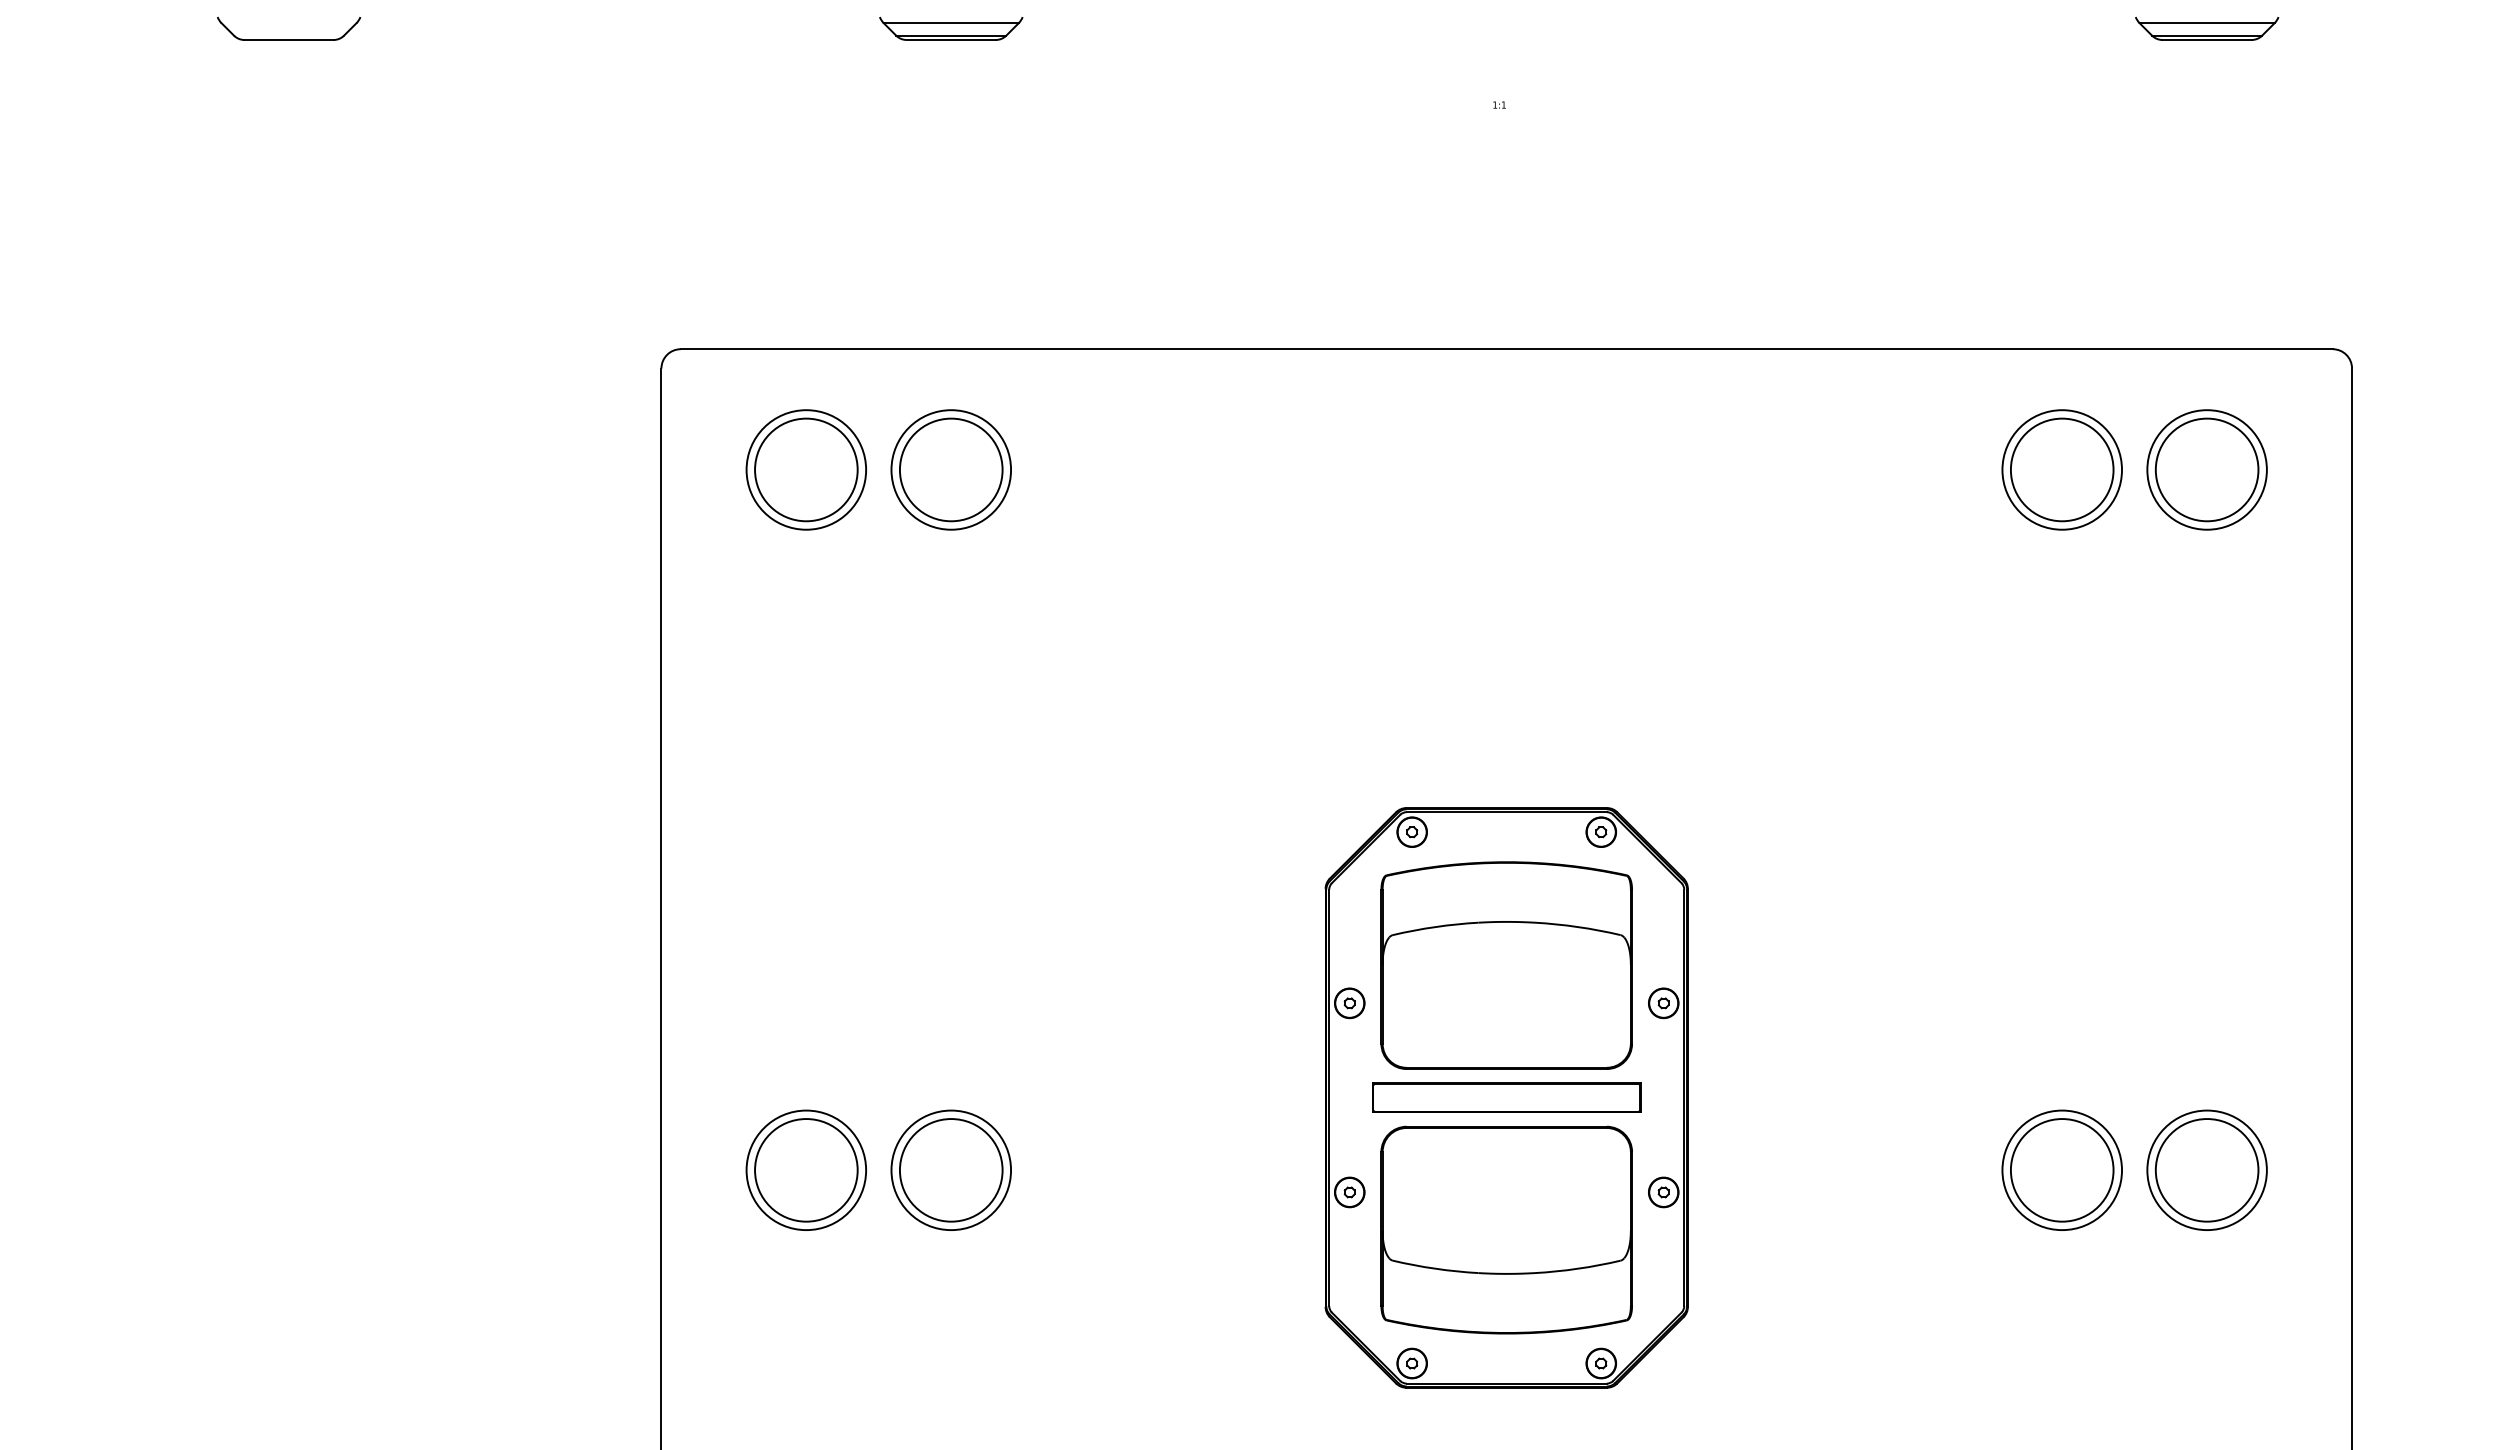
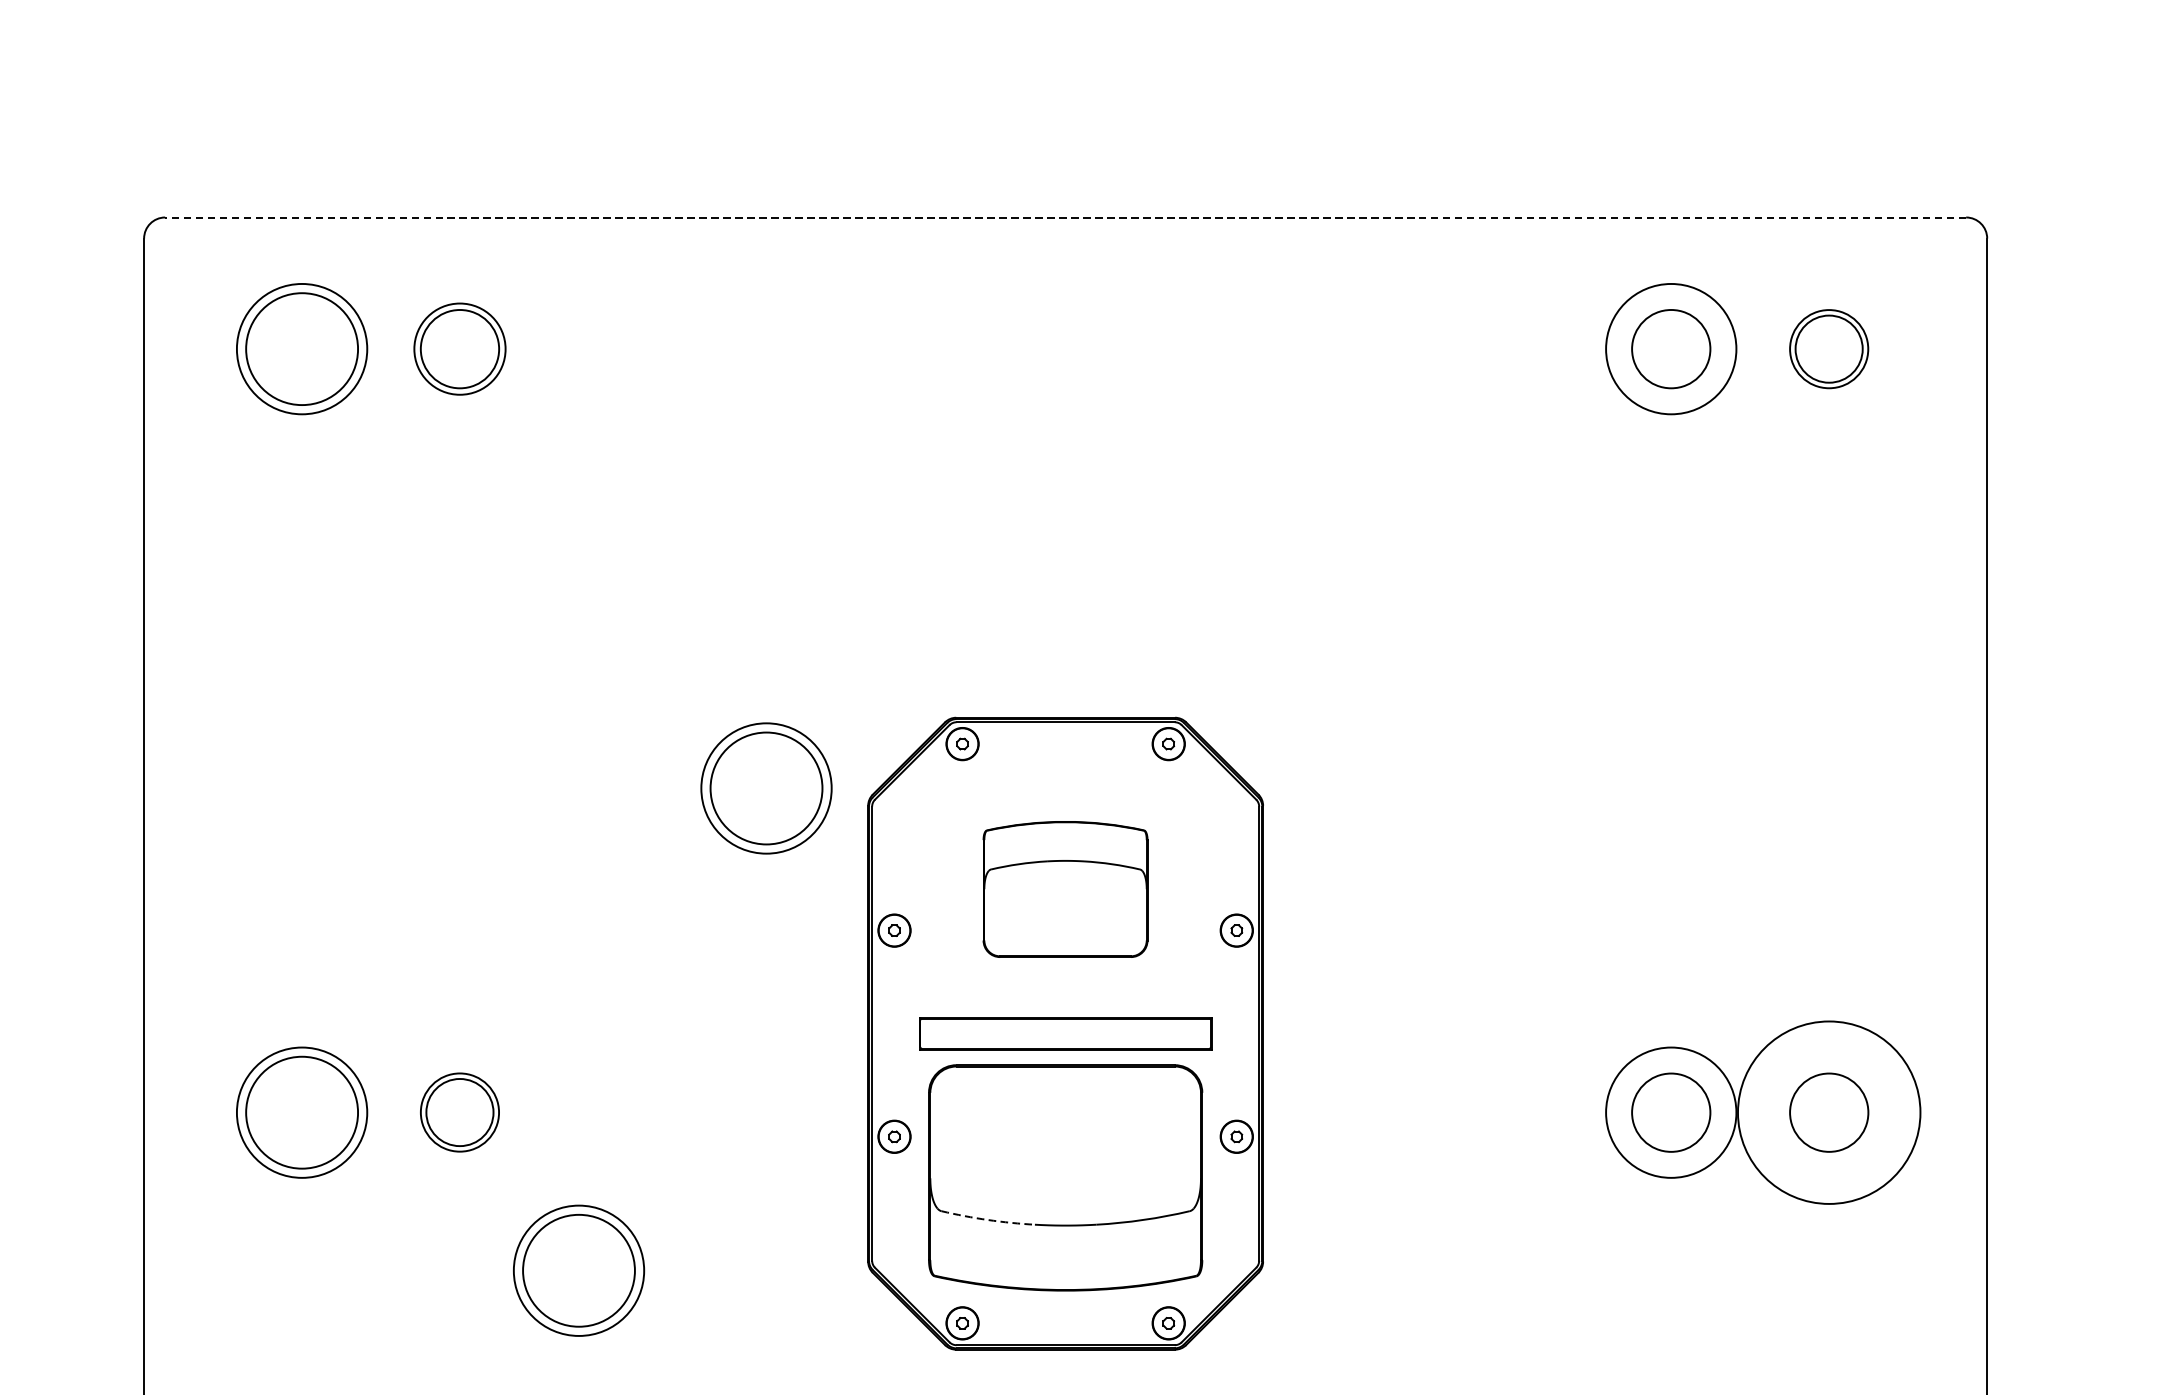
line: (1506, 349) -> (1065, 217), solid -> dashed
part: (950, 469) -> (459, 348), size x0.7
circle: (2061, 469) -> (1670, 348), size x0.7
part: (2206, 469) -> (1828, 348), size x0.6
part: (1231, 872) -> (765, 787), added
part: (1506, 965) -> (1065, 889), size x0.6
part: (950, 1169) -> (459, 1111), size x0.6
circle: (2061, 1170) -> (1670, 1112), size x0.7
circle: (2206, 1170) -> (1828, 1112), size x0.7
circle: (2206, 1170) -> (1828, 1112), size x1.4
arc: (1435, 1268) -> (987, 1219), solid -> dashed
part: (1059, 1314) -> (578, 1269), added

